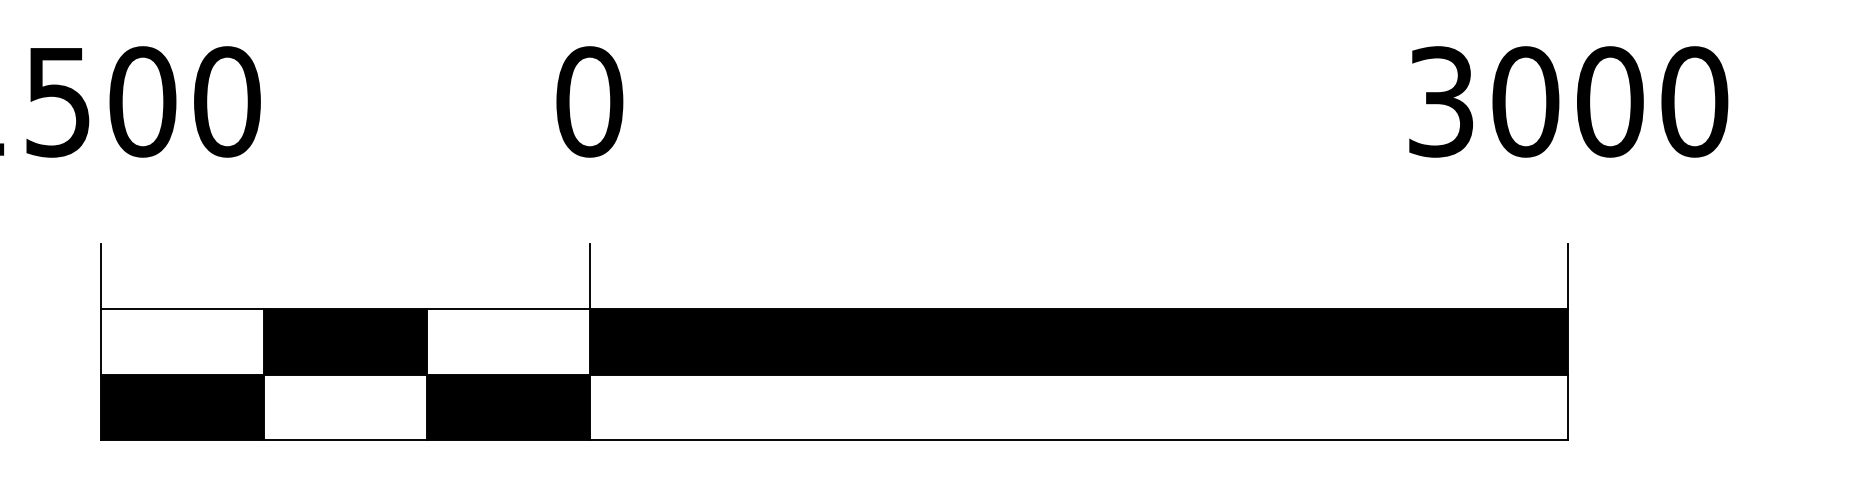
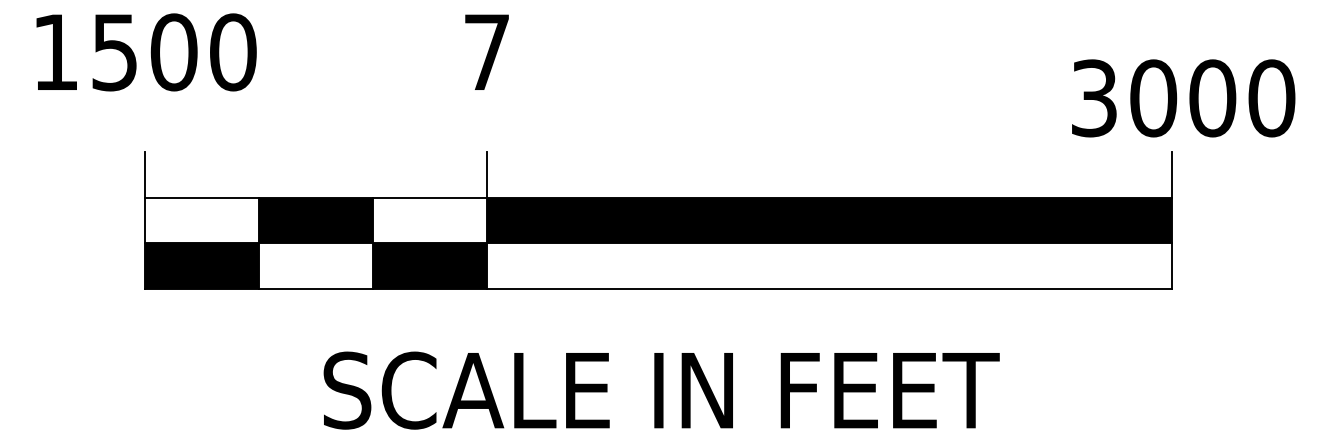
text: (588, 102) -> (486, 52), 0 -> 7
text: (1568, 102) -> (1183, 98), moved

